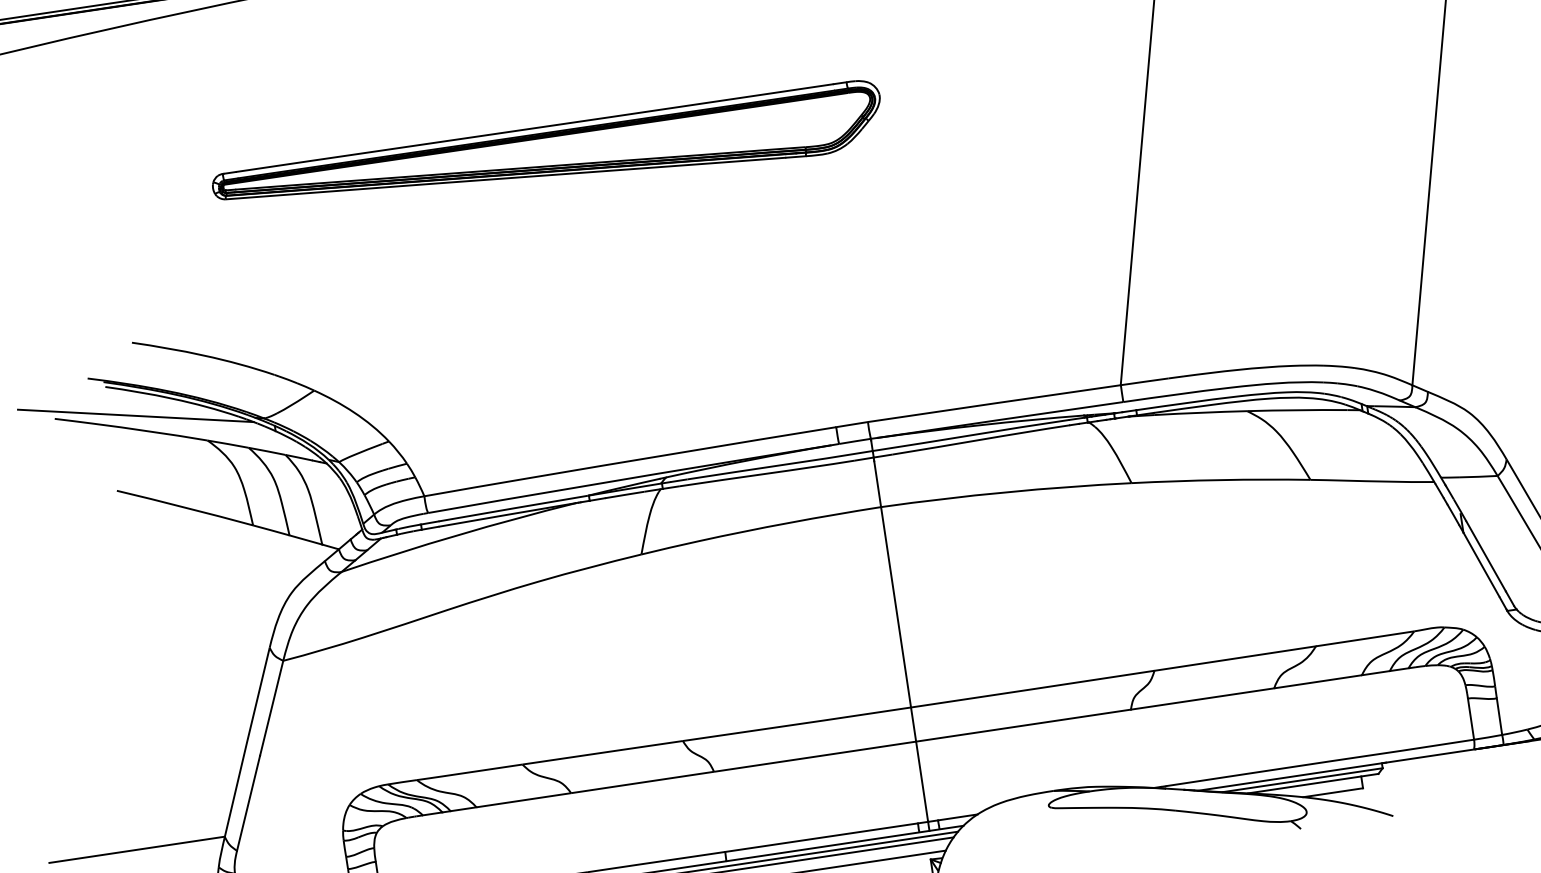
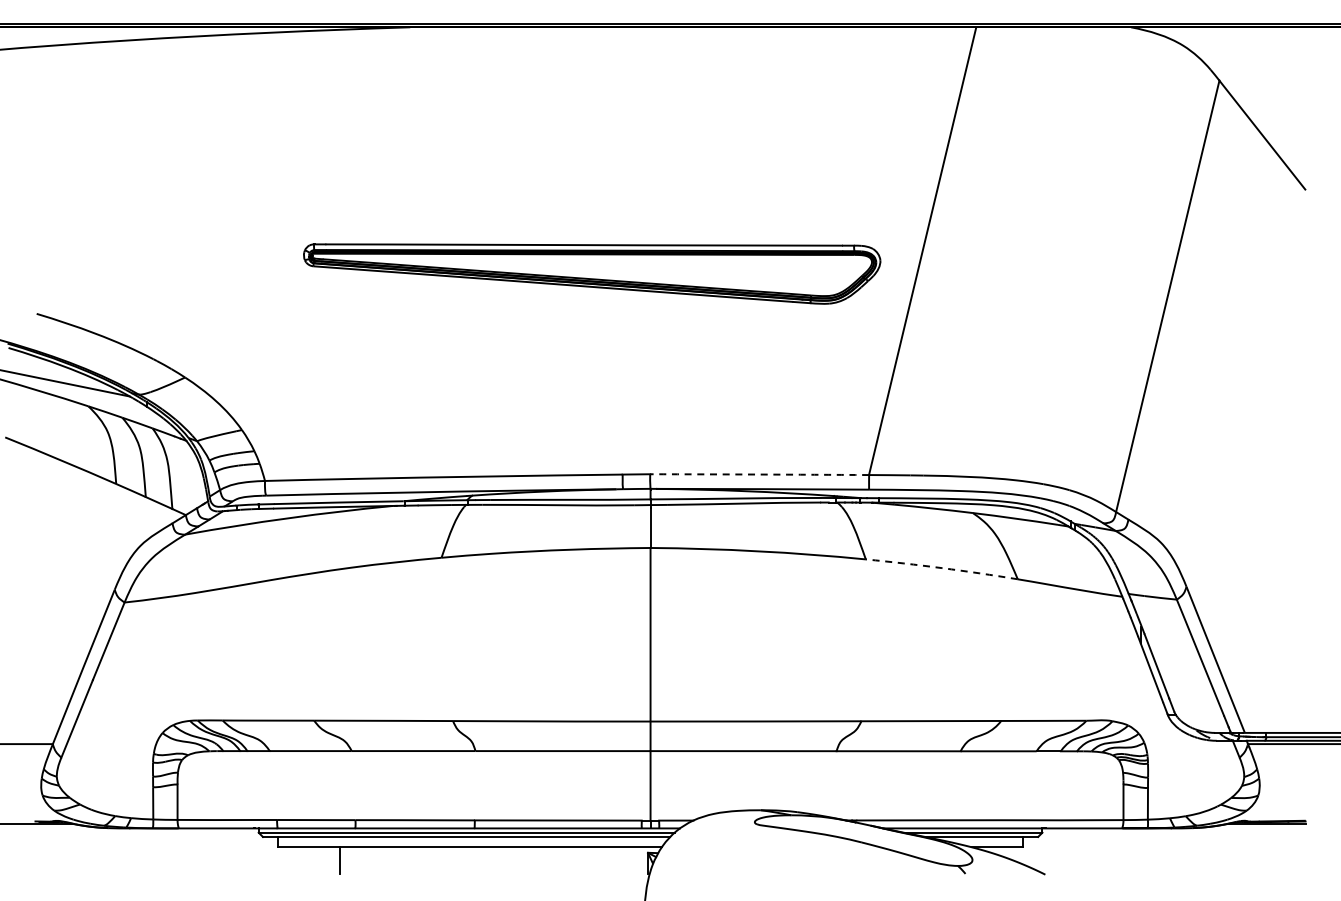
part: (549, 159) -> (592, 273), moved
arc: (994, 403) -> (759, 474), solid -> dashed
arc: (1220, 480) -> (941, 568), solid -> dashed

